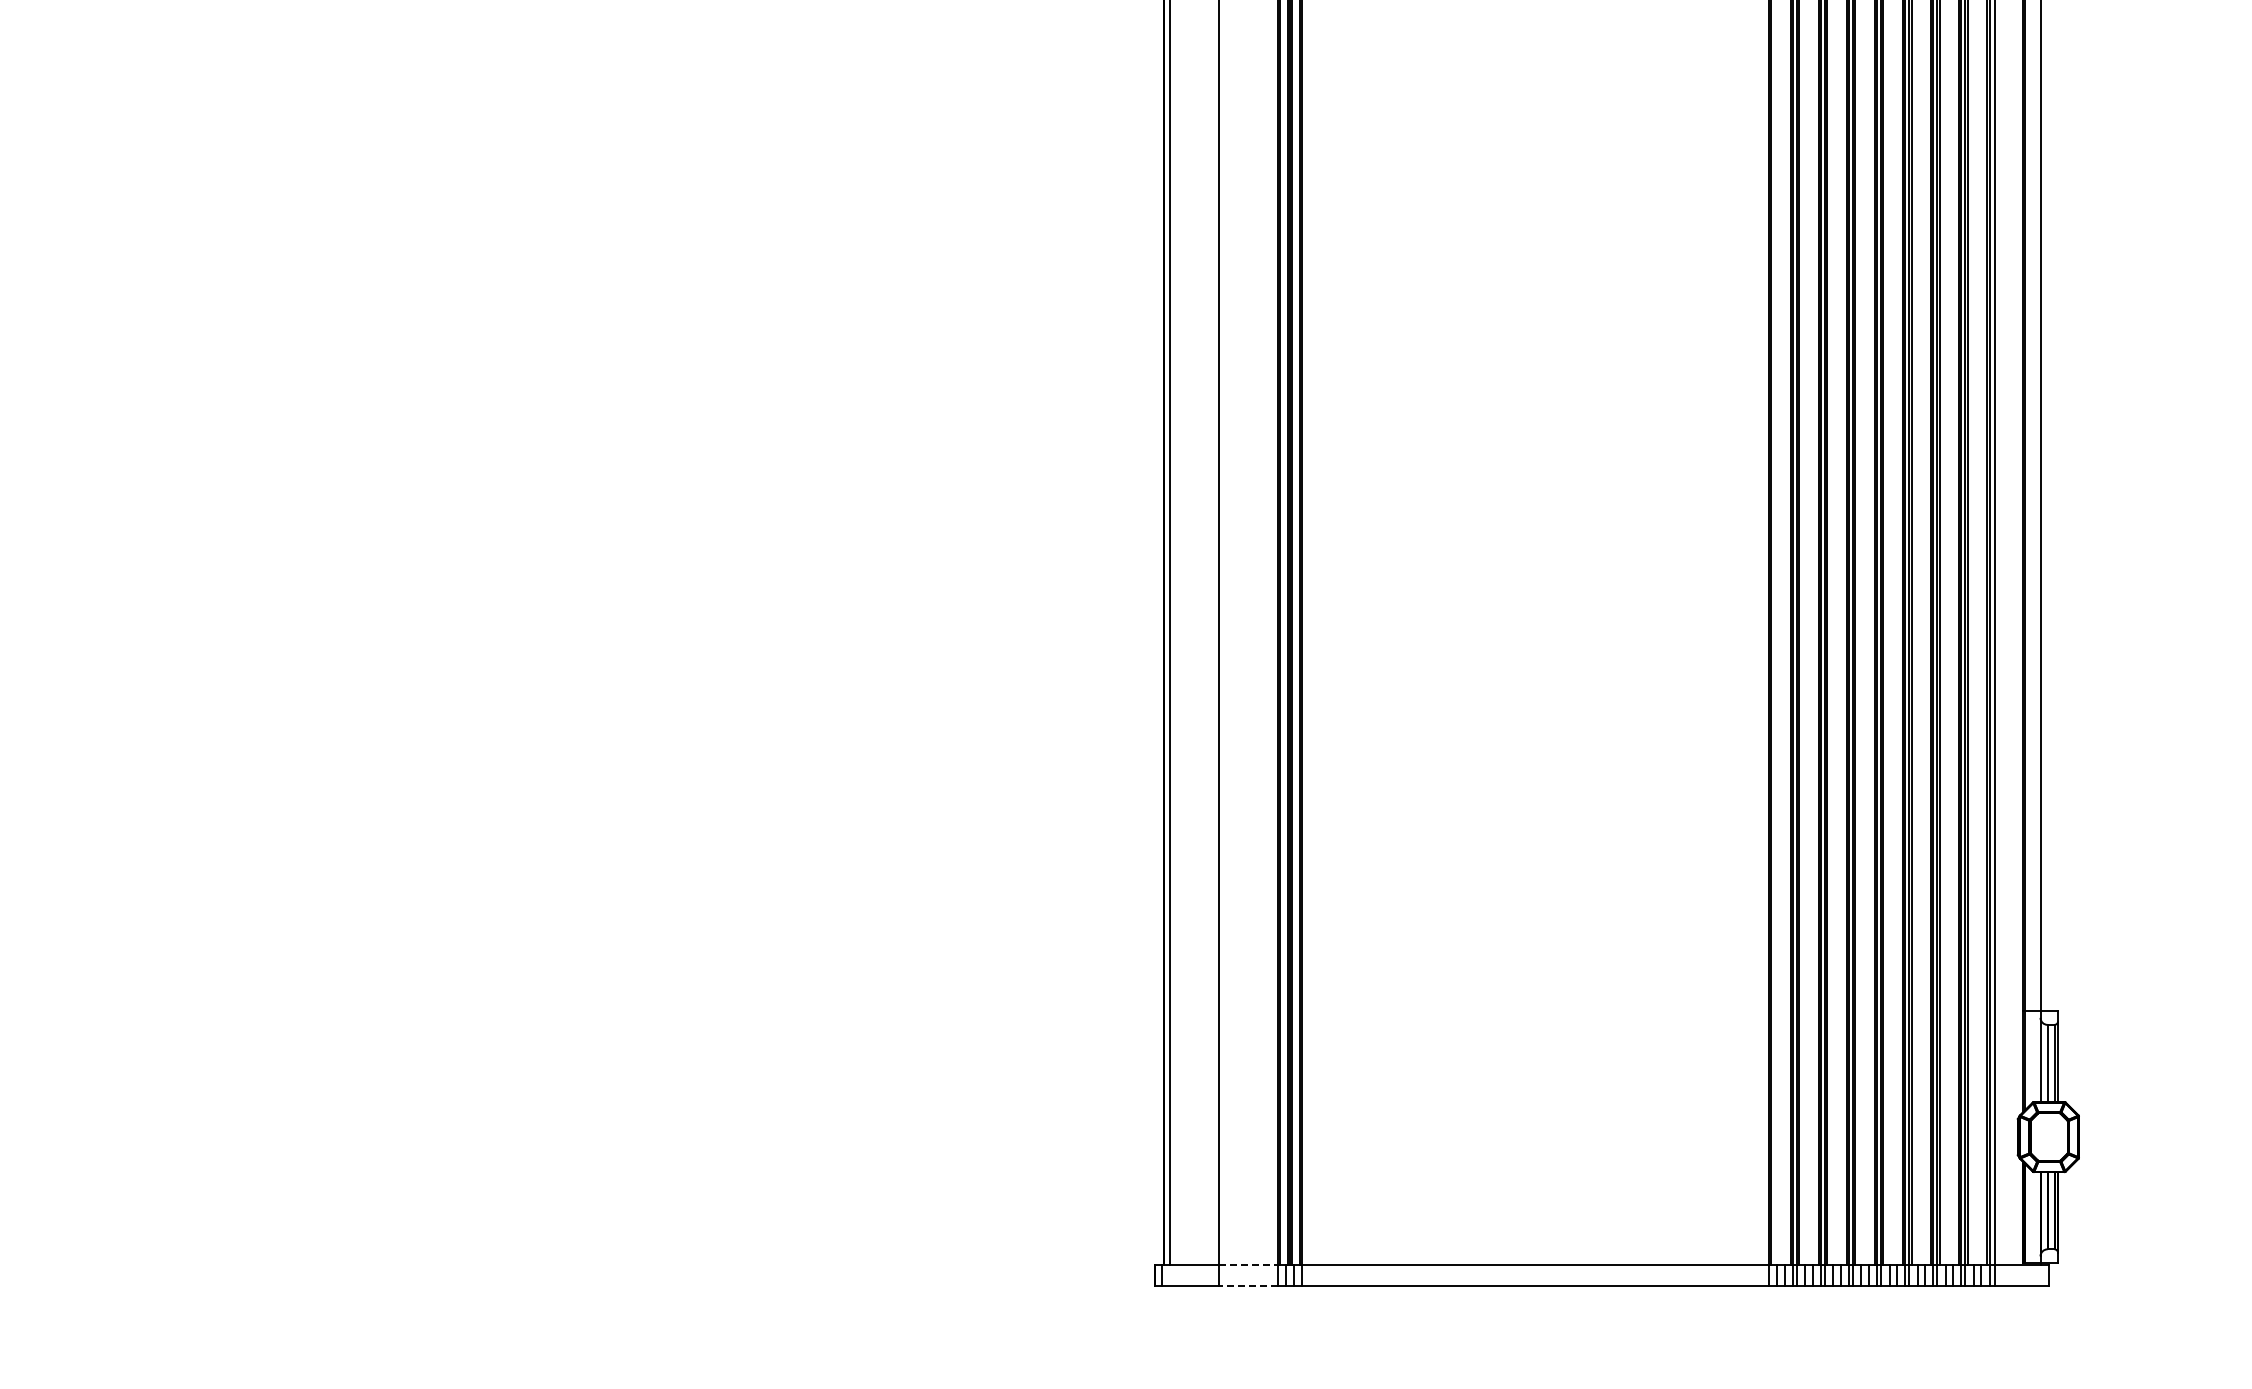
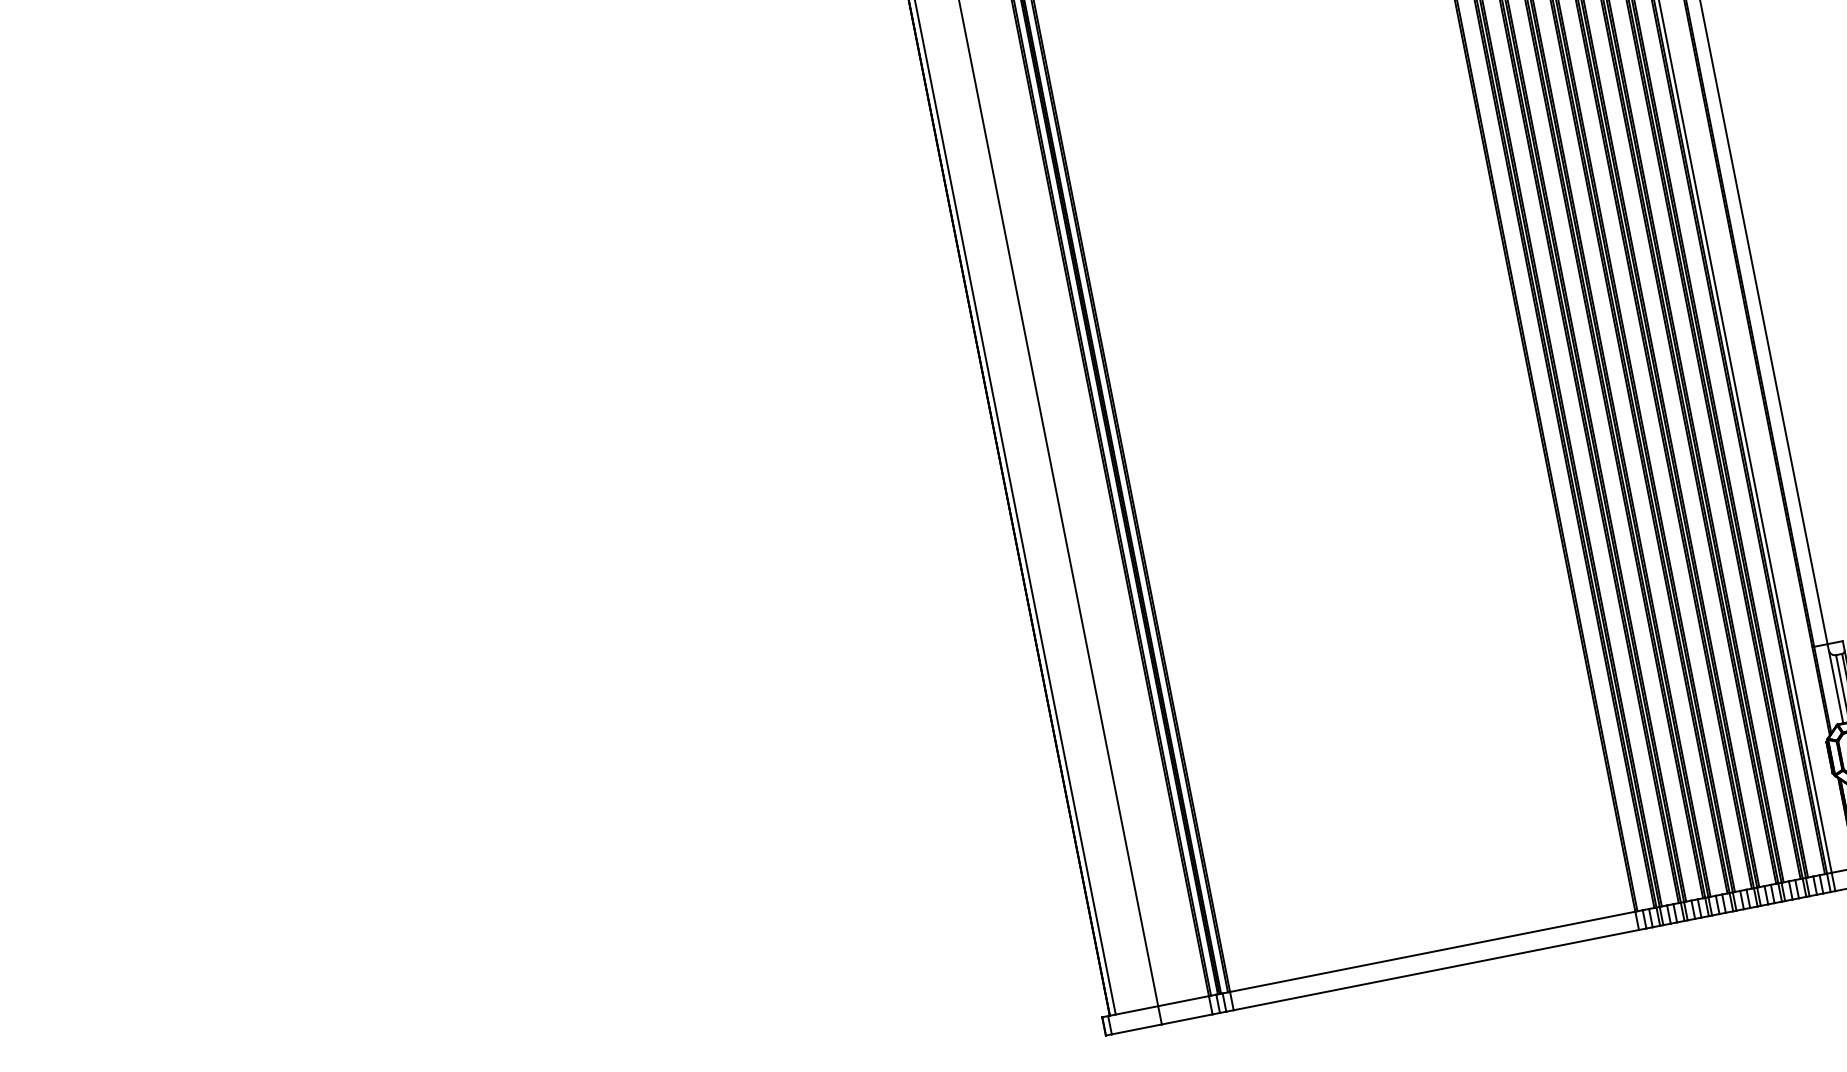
line: (1248, 1265) -> (1183, 1001), dashed -> solid
line: (1248, 1286) -> (1187, 1019), dashed -> solid

